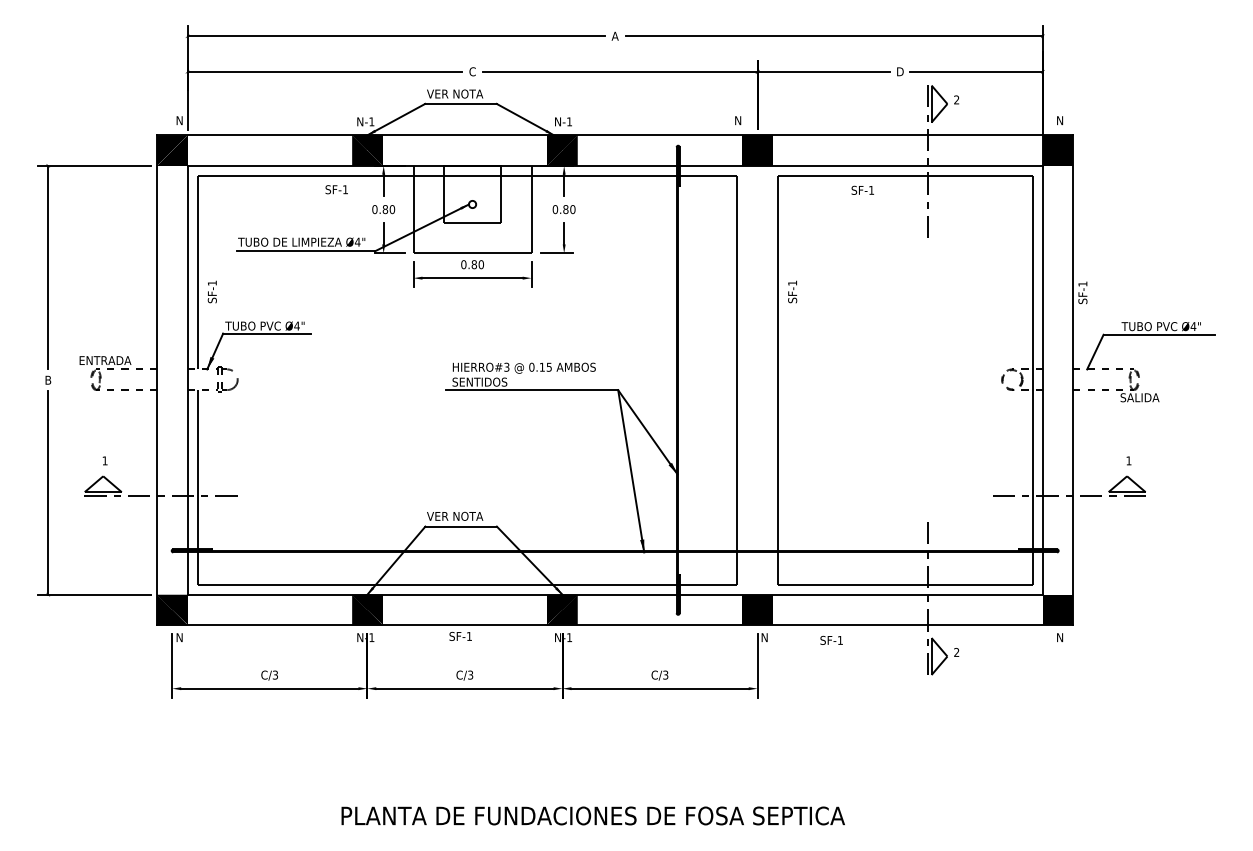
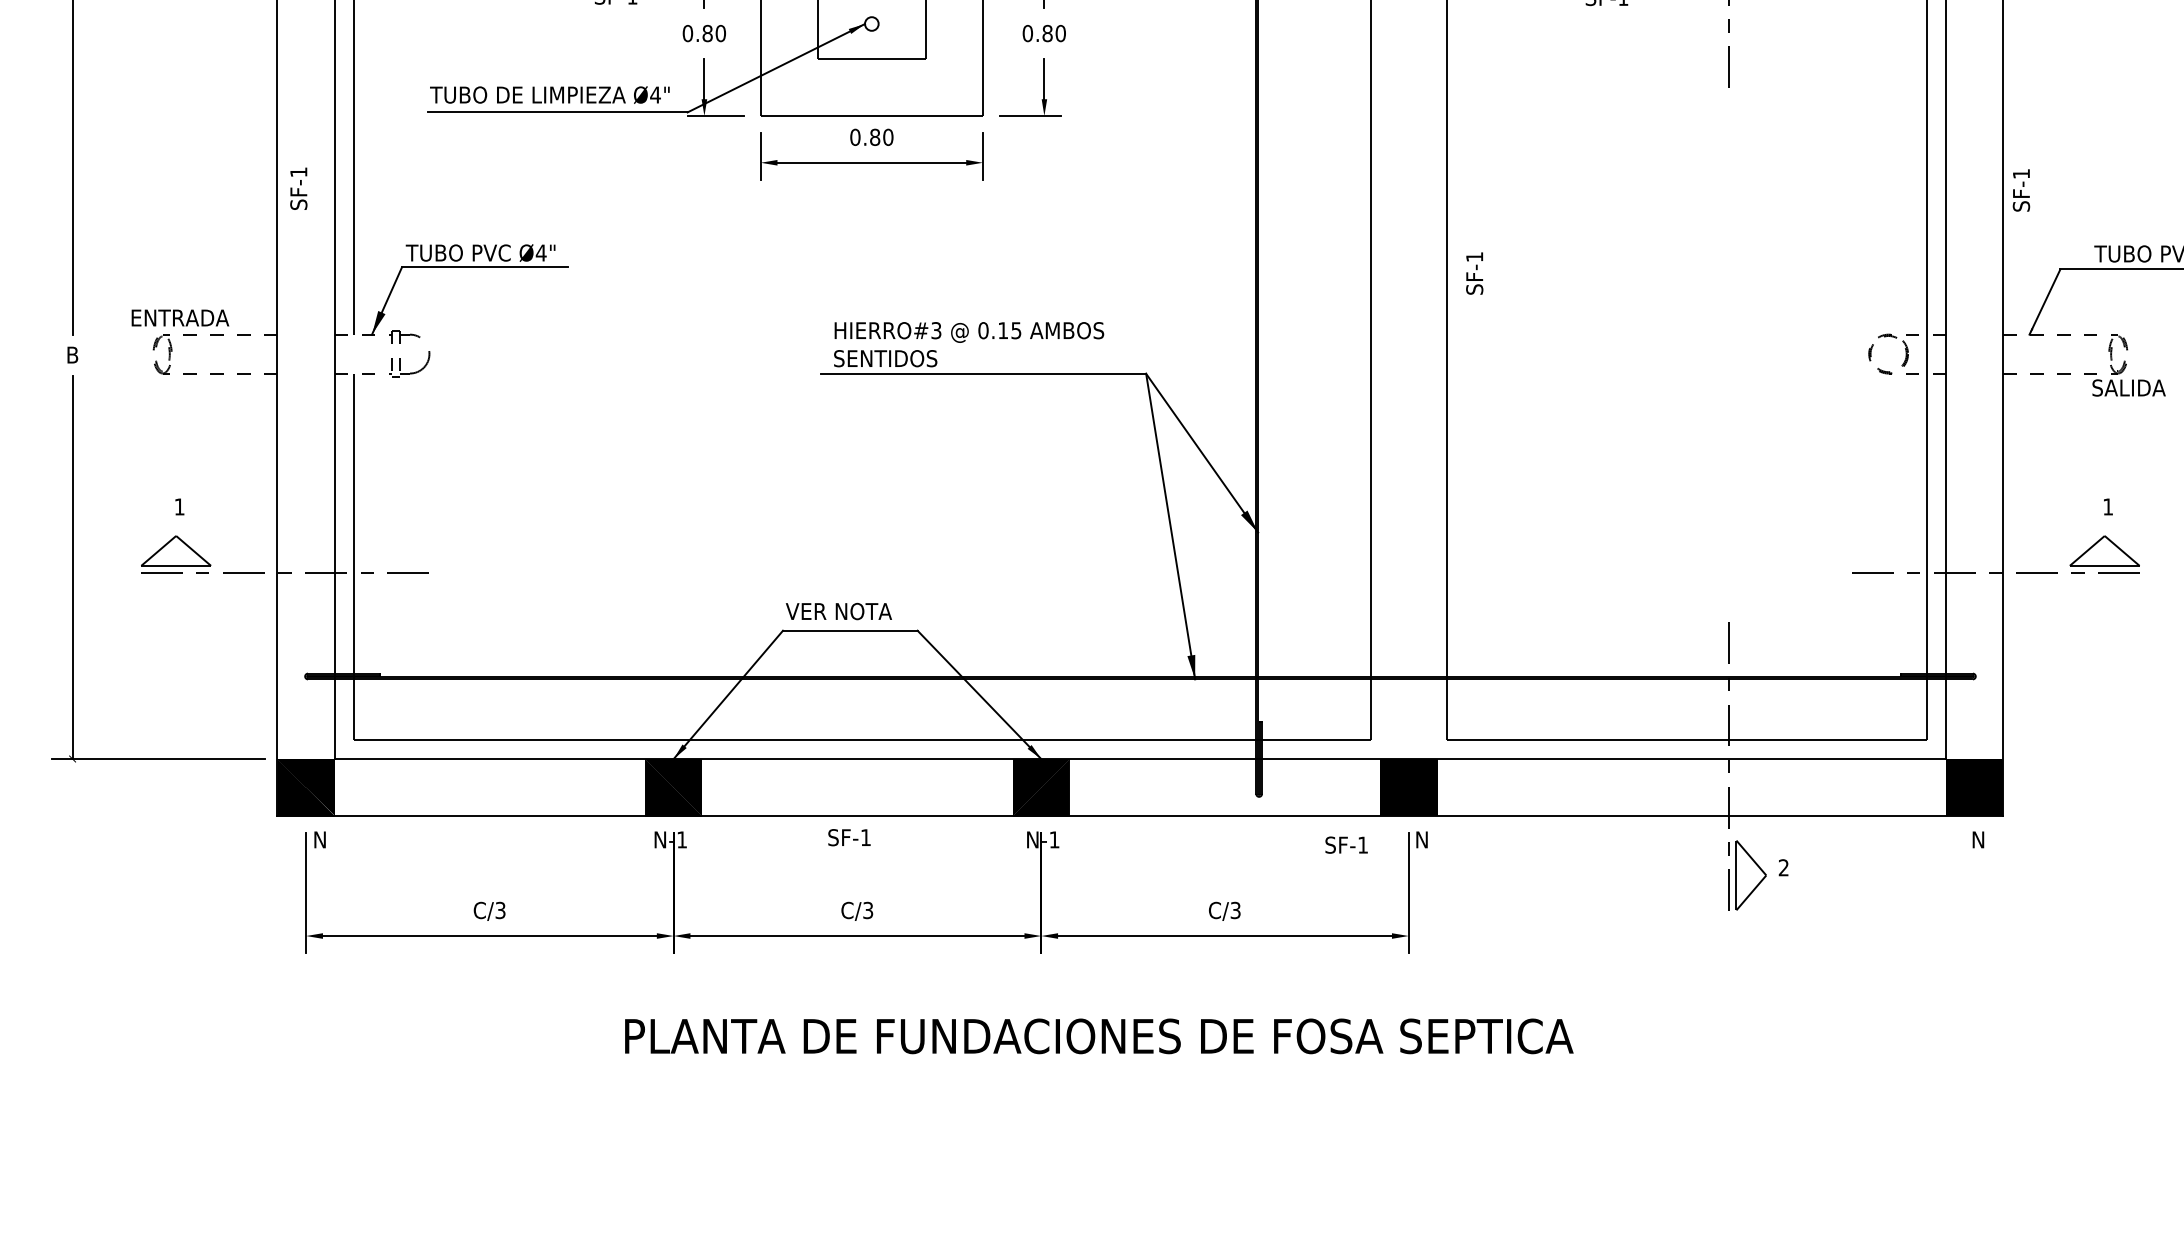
text: (211, 291) -> (297, 187), moved
text: (792, 291) -> (1474, 272), moved
text: (831, 639) -> (1346, 843), moved
text: (592, 815) -> (1097, 1035), moved

